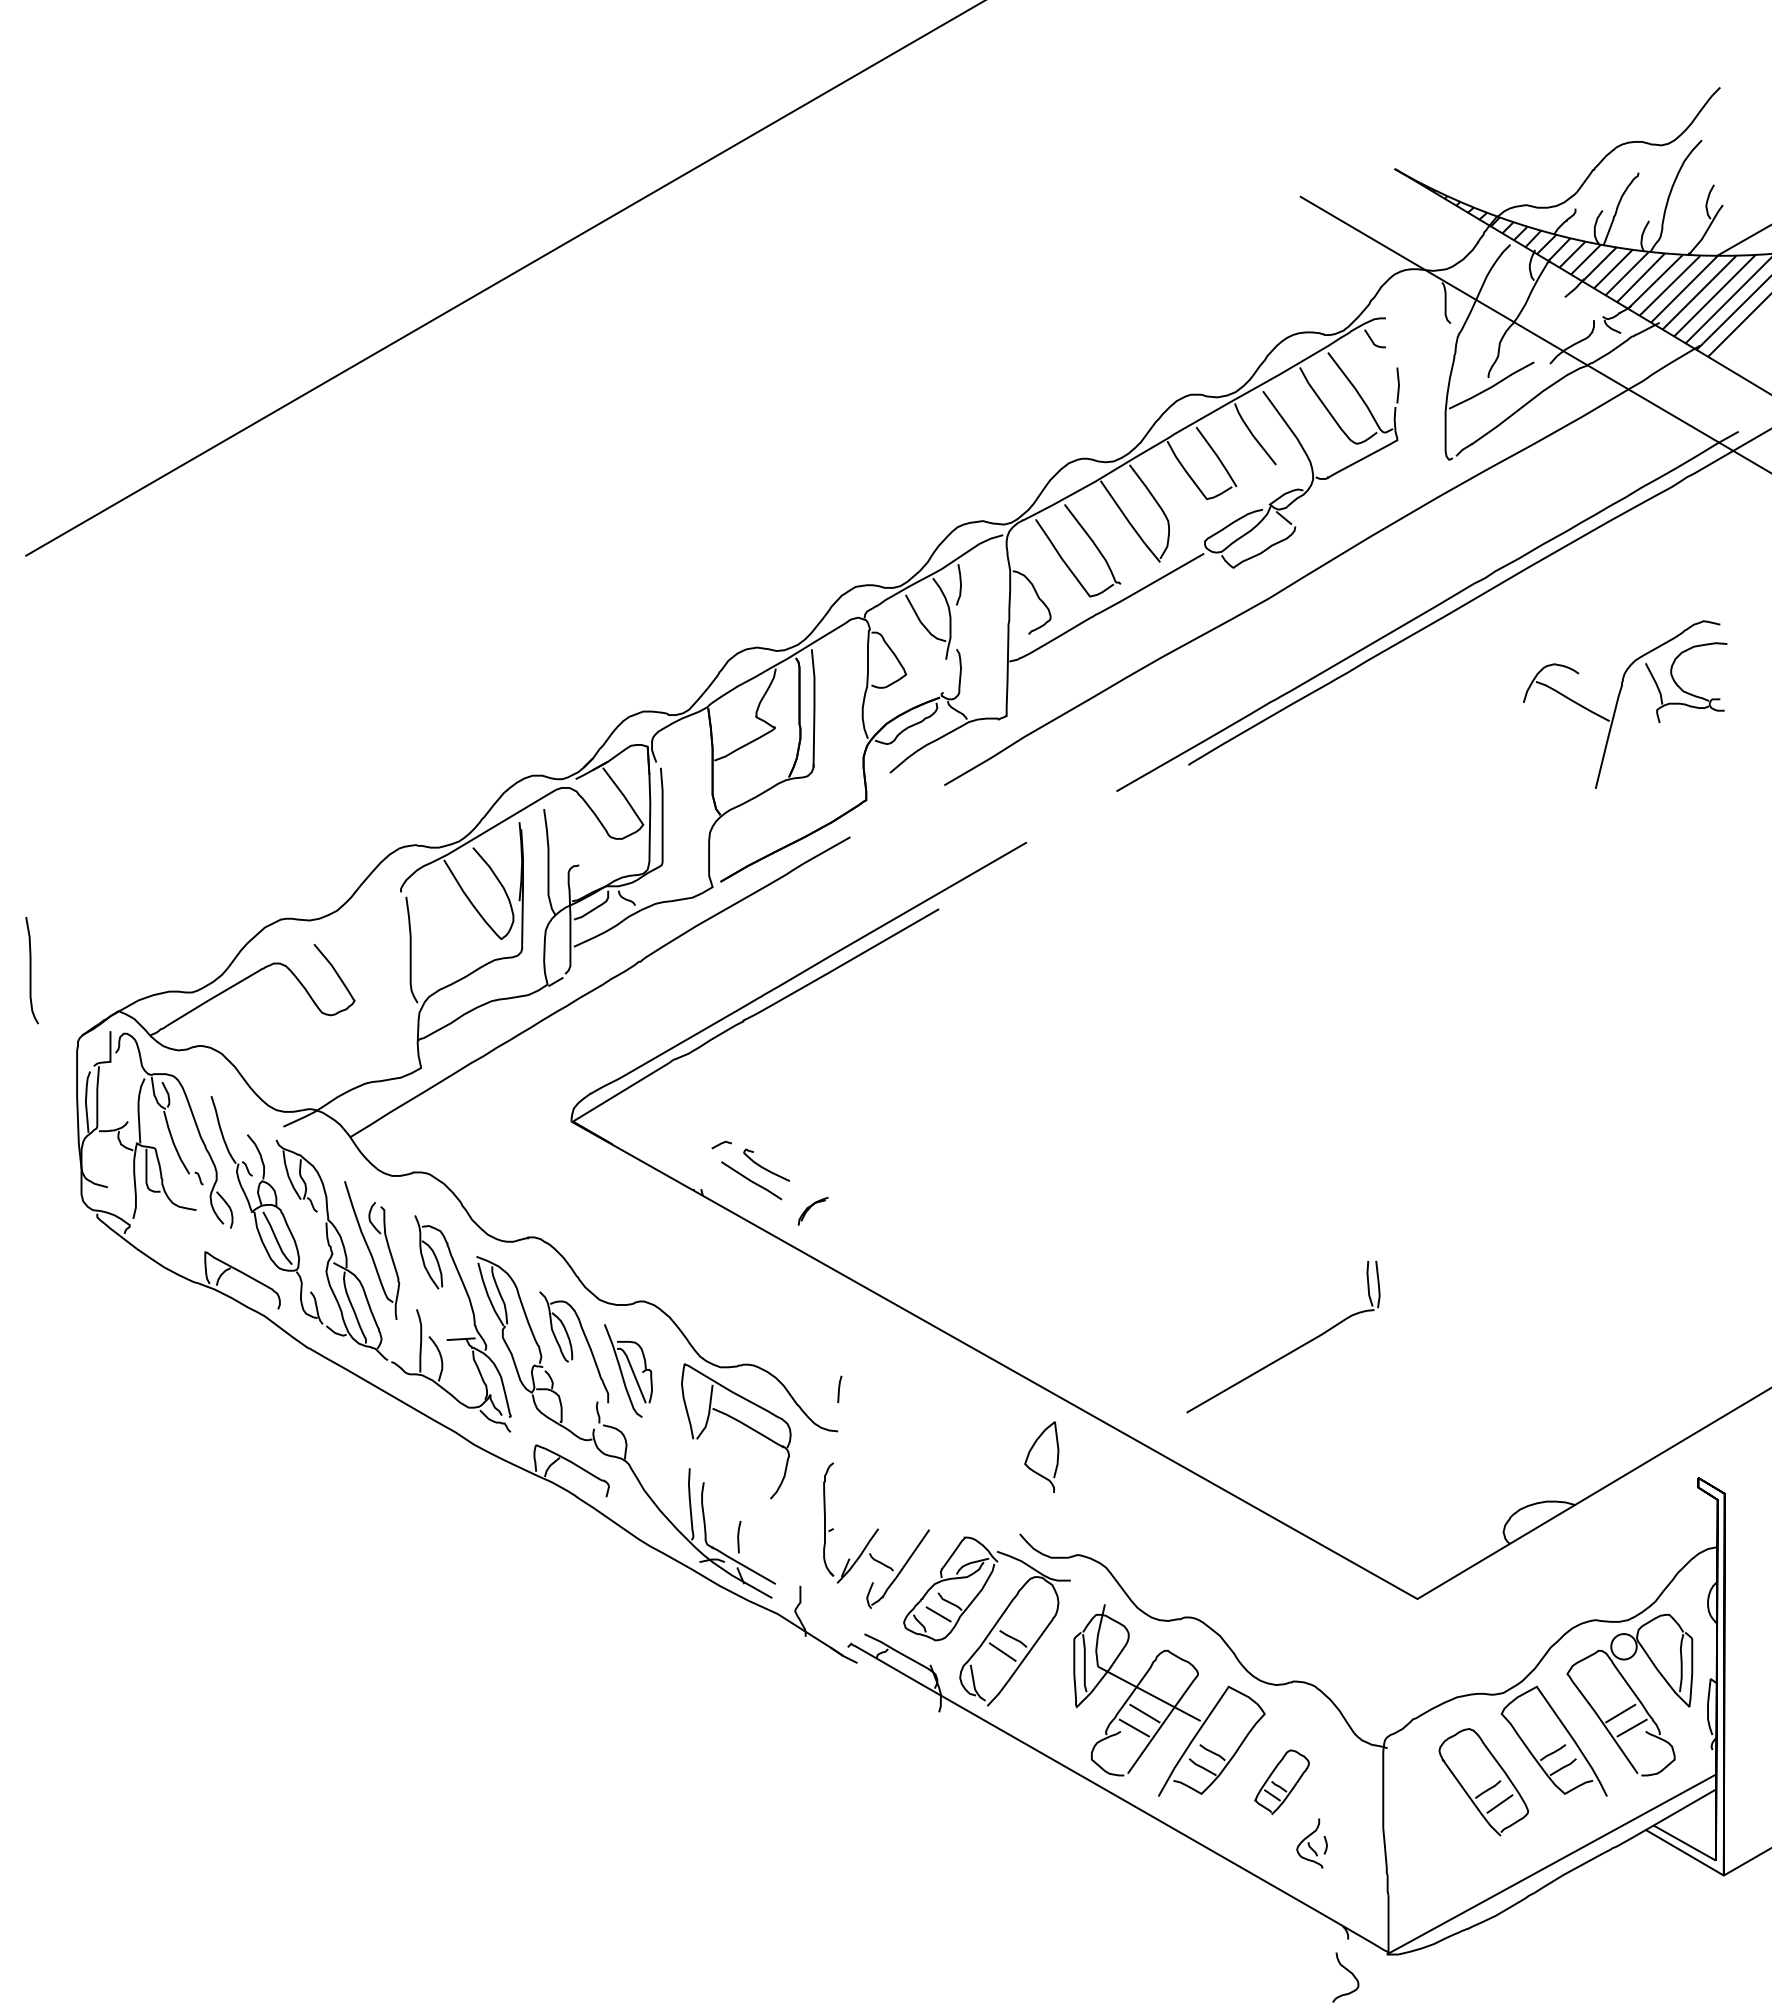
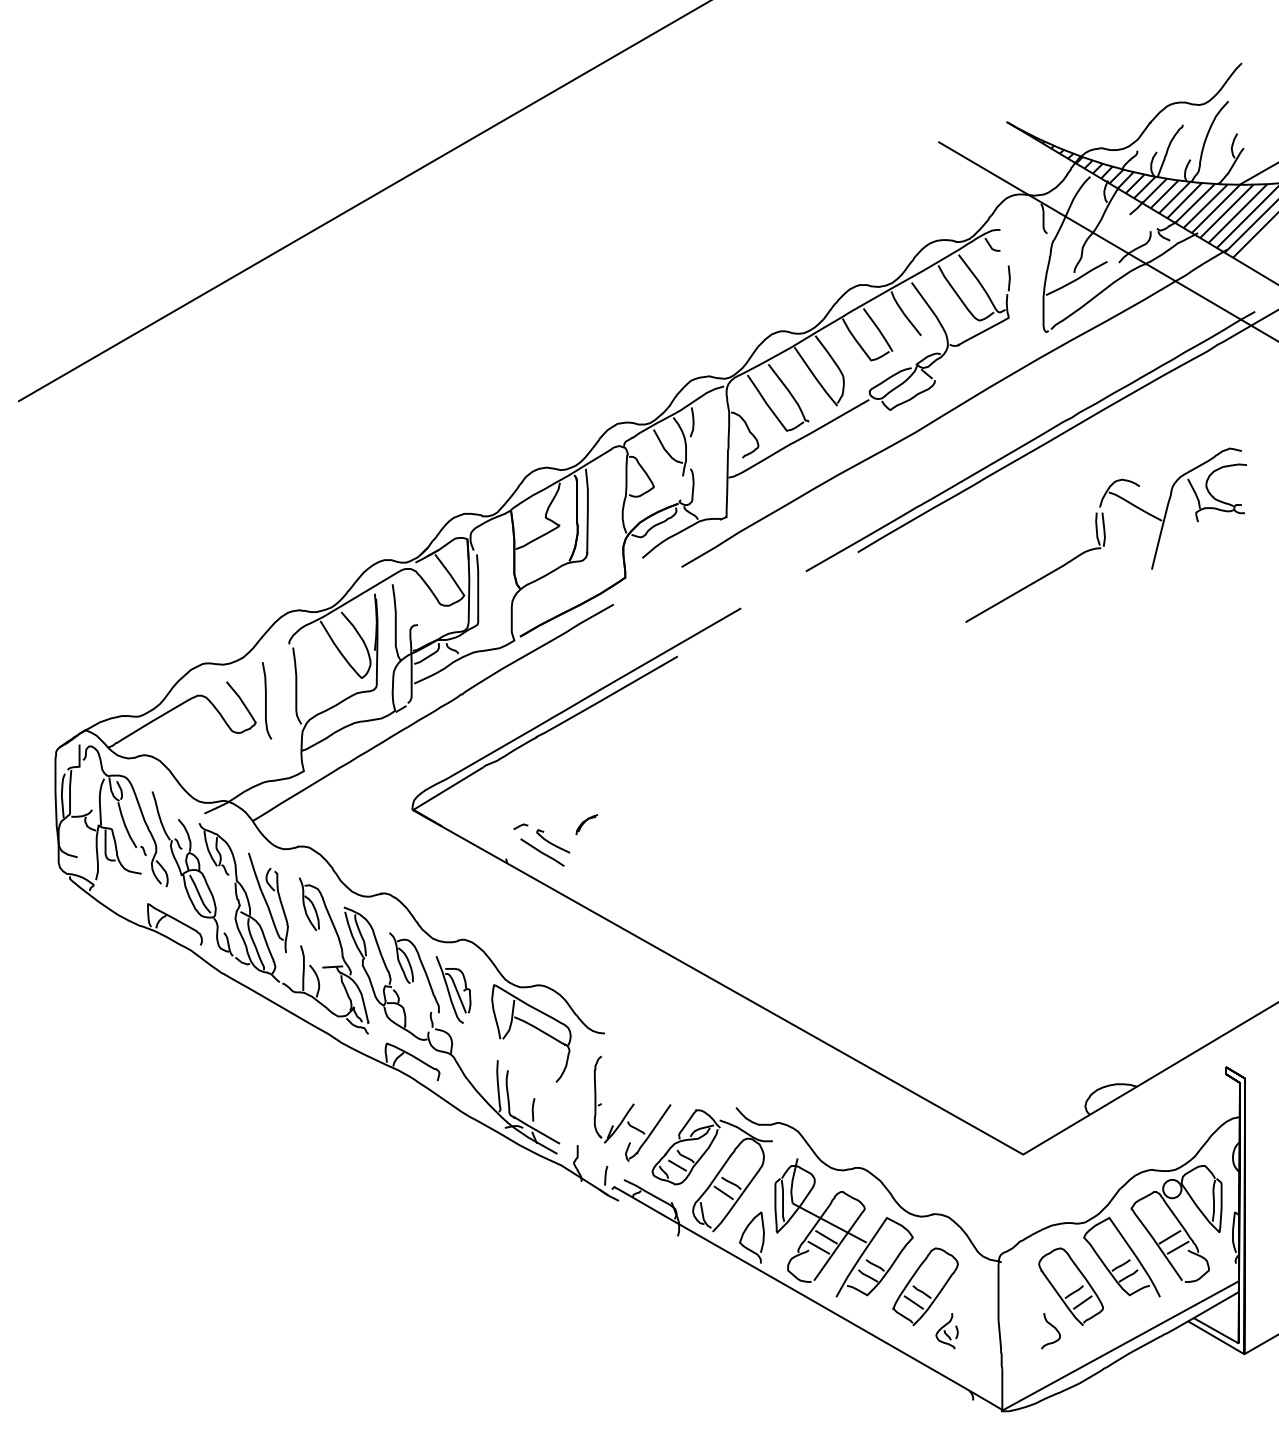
curve: (31, 970) -> (266, 700), moved
part: (812, 1210) -> (586, 824), moved
part: (1293, 1349) -> (1042, 576), moved
line: (839, 1388) -> (605, 1175), moved
curve: (1031, 1450) -> (744, 1232), moved
part: (1281, 1782) -> (925, 1287), size x1.67
curve: (1347, 1971) -> (1052, 1326), moved

